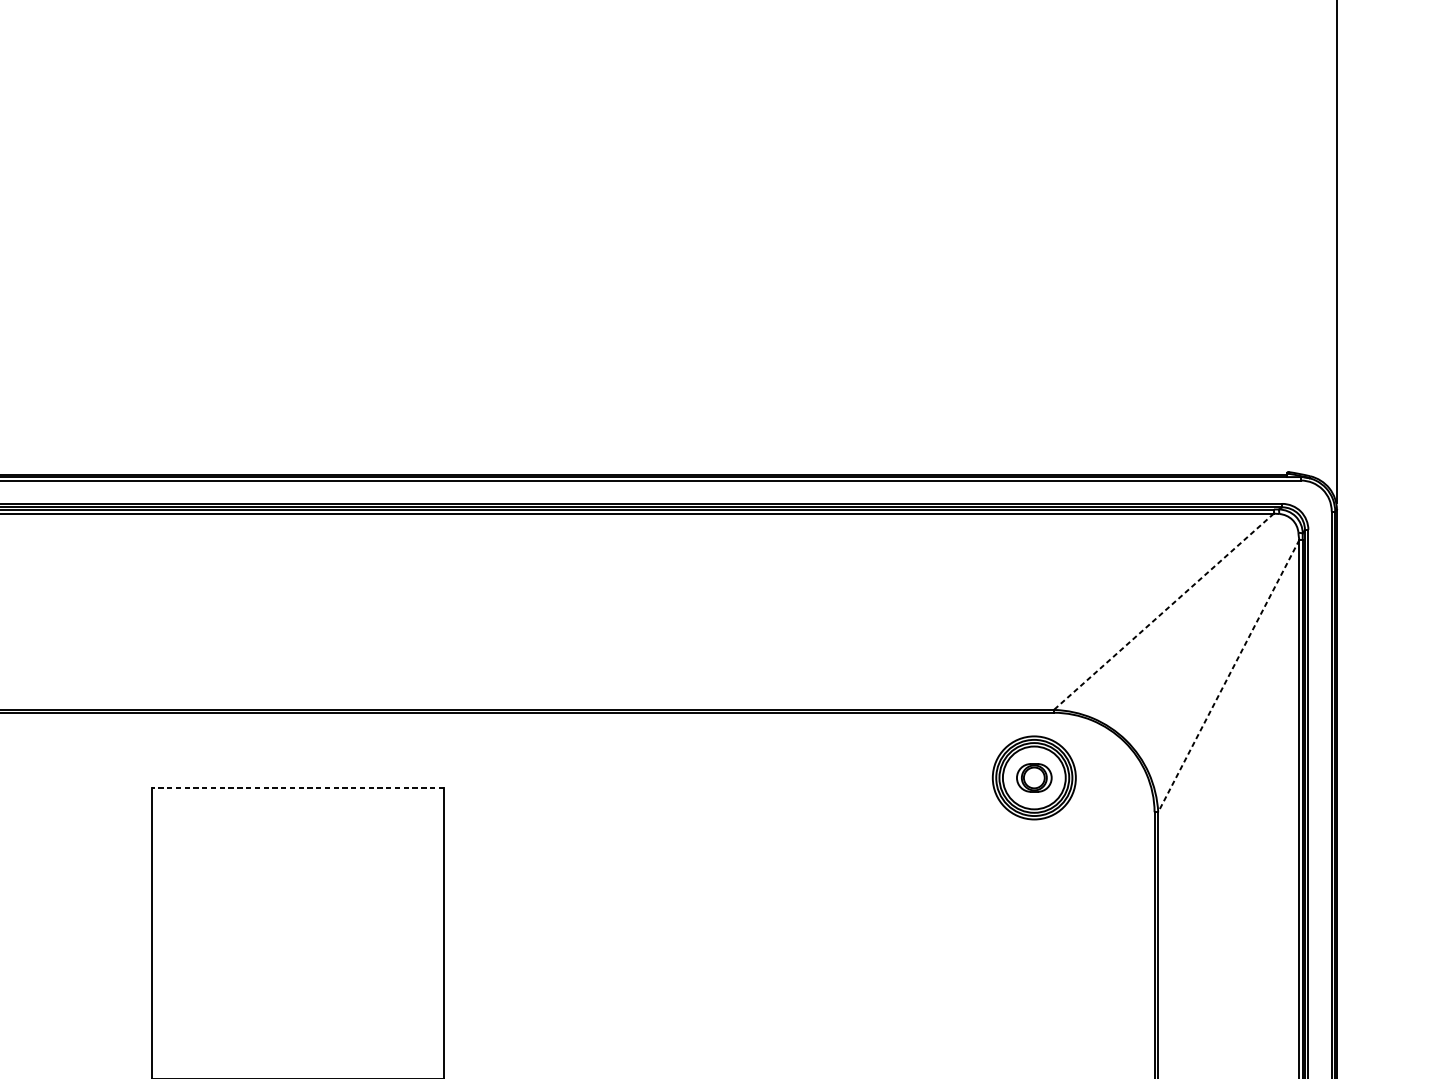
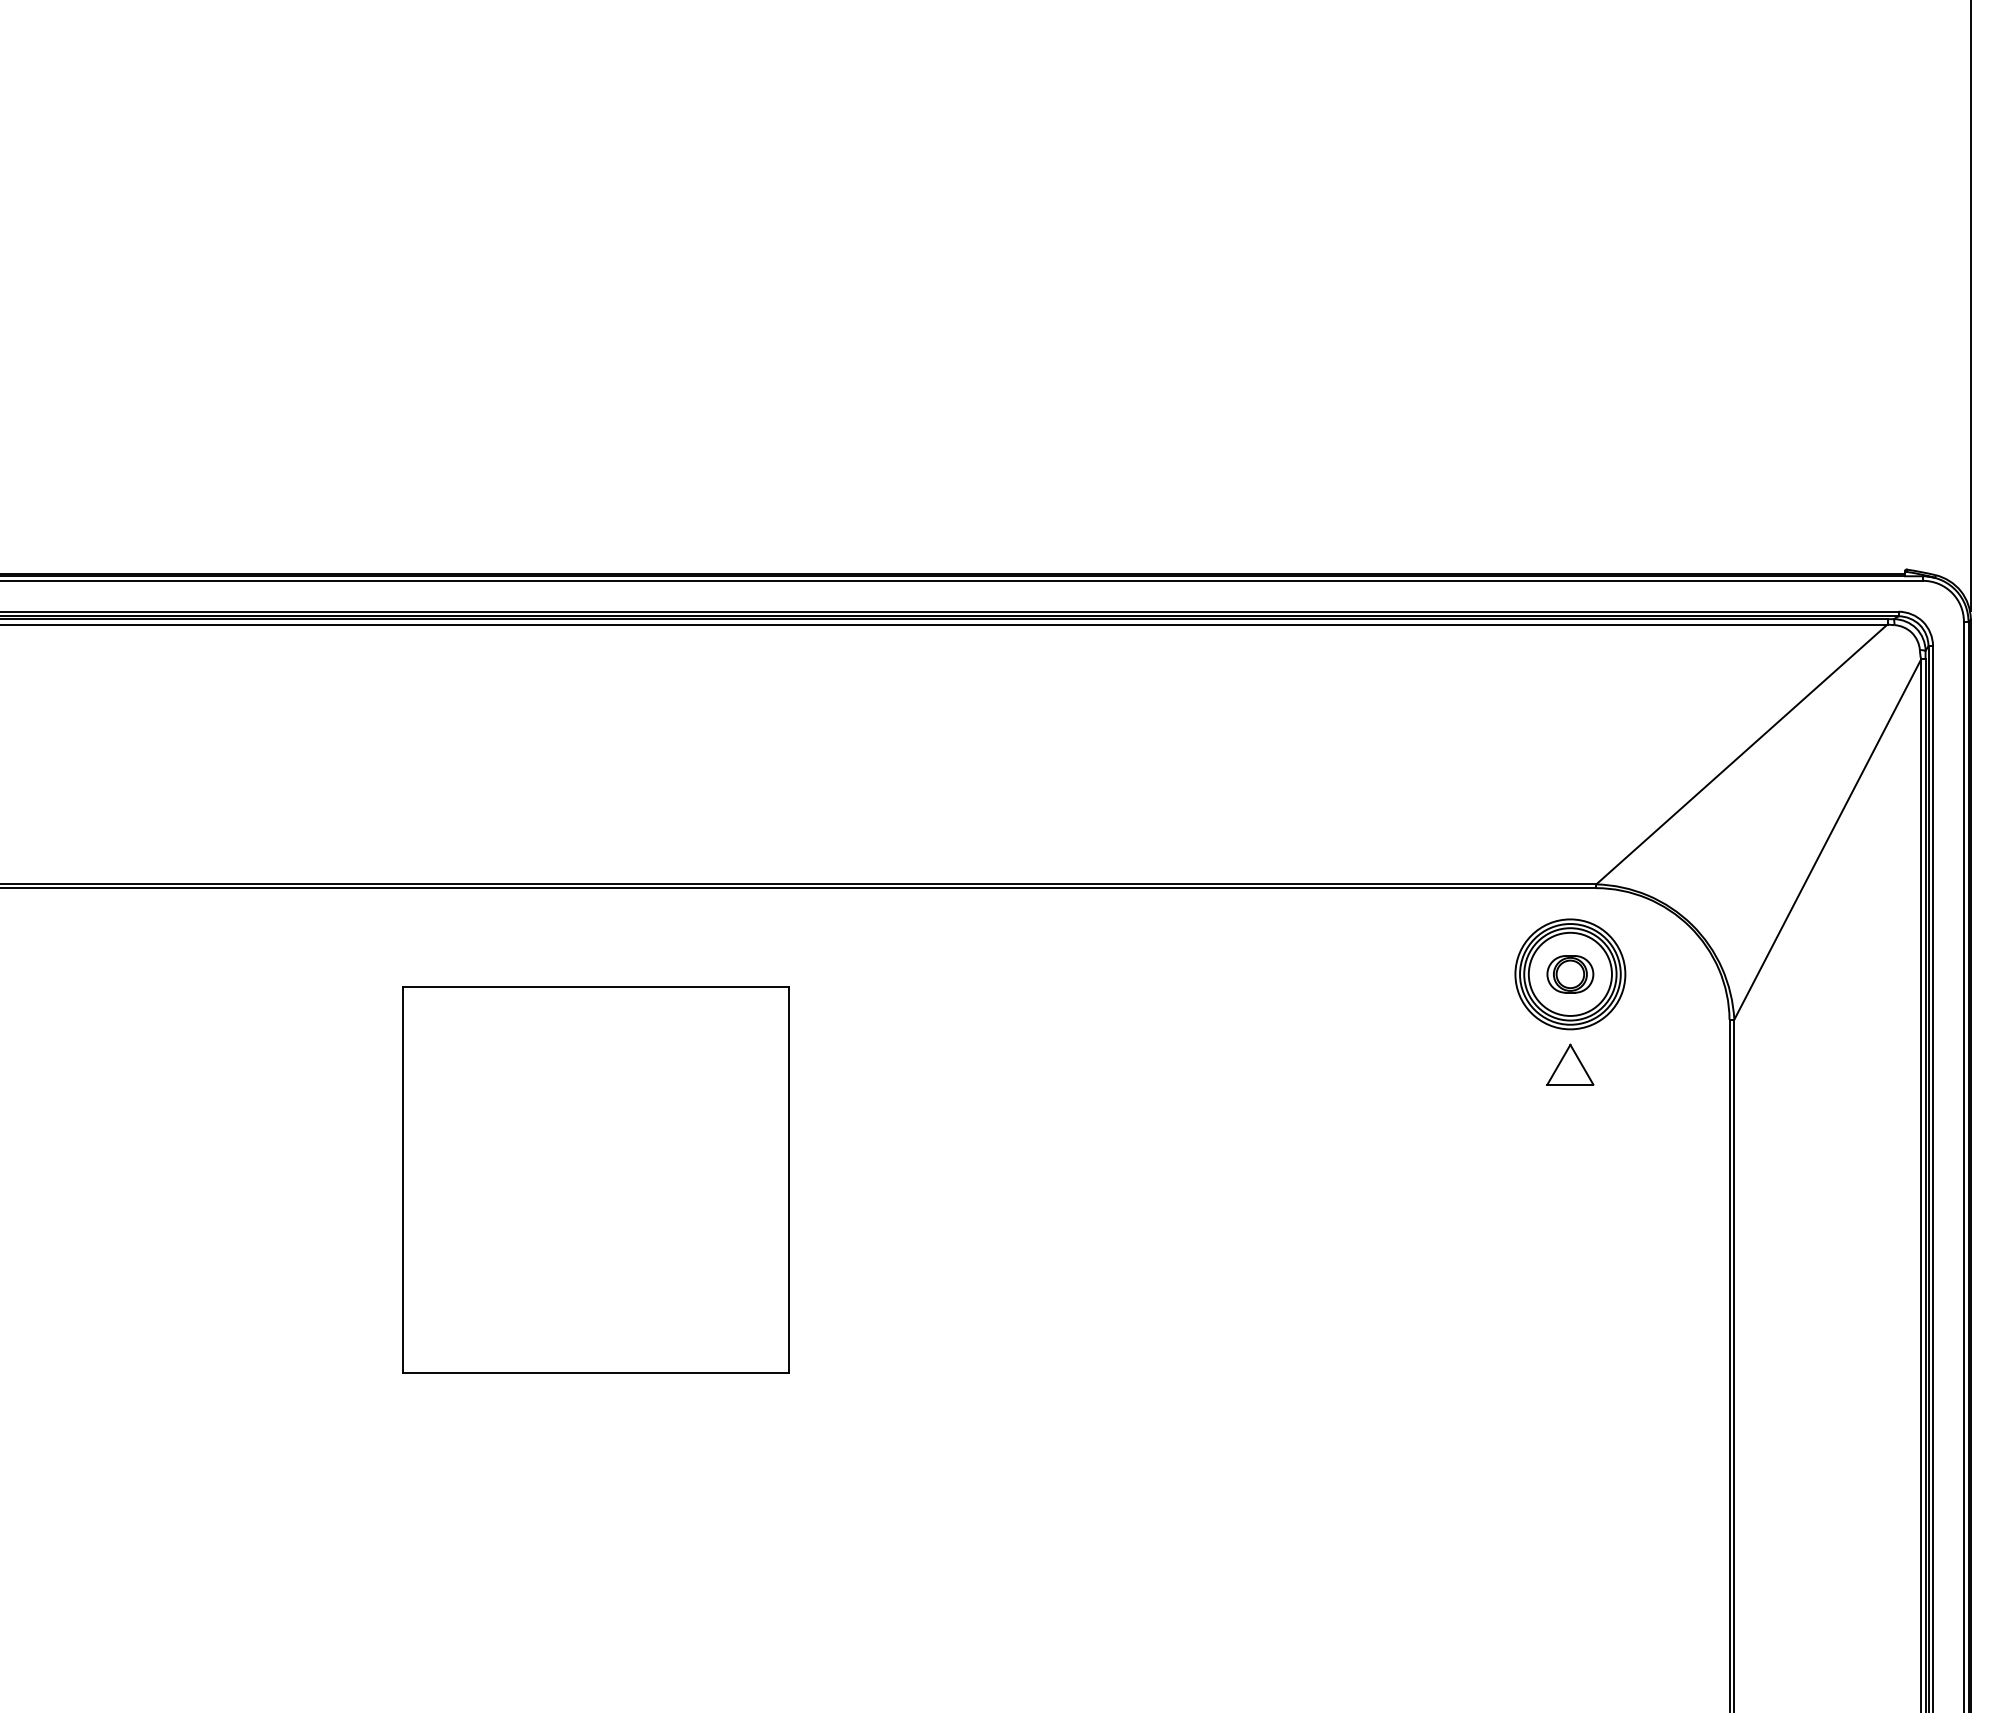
line: (1163, 611) -> (1741, 754), dashed -> solid
line: (1228, 676) -> (1827, 839), dashed -> solid
line: (298, 787) -> (596, 987), dashed -> solid
part: (1034, 846) -> (1570, 1064), added

